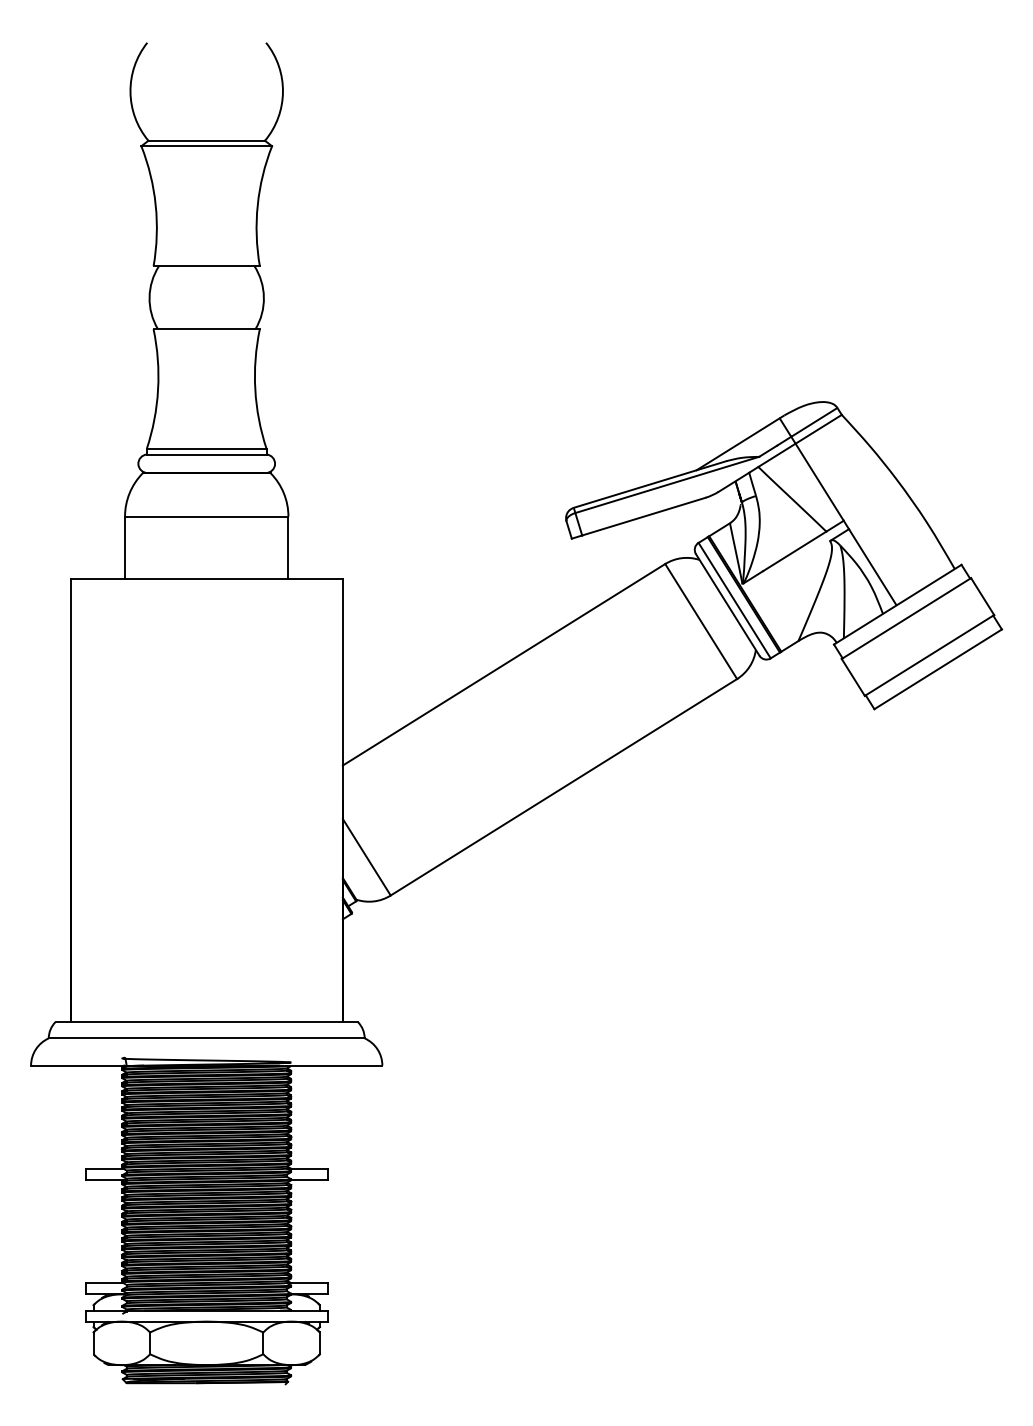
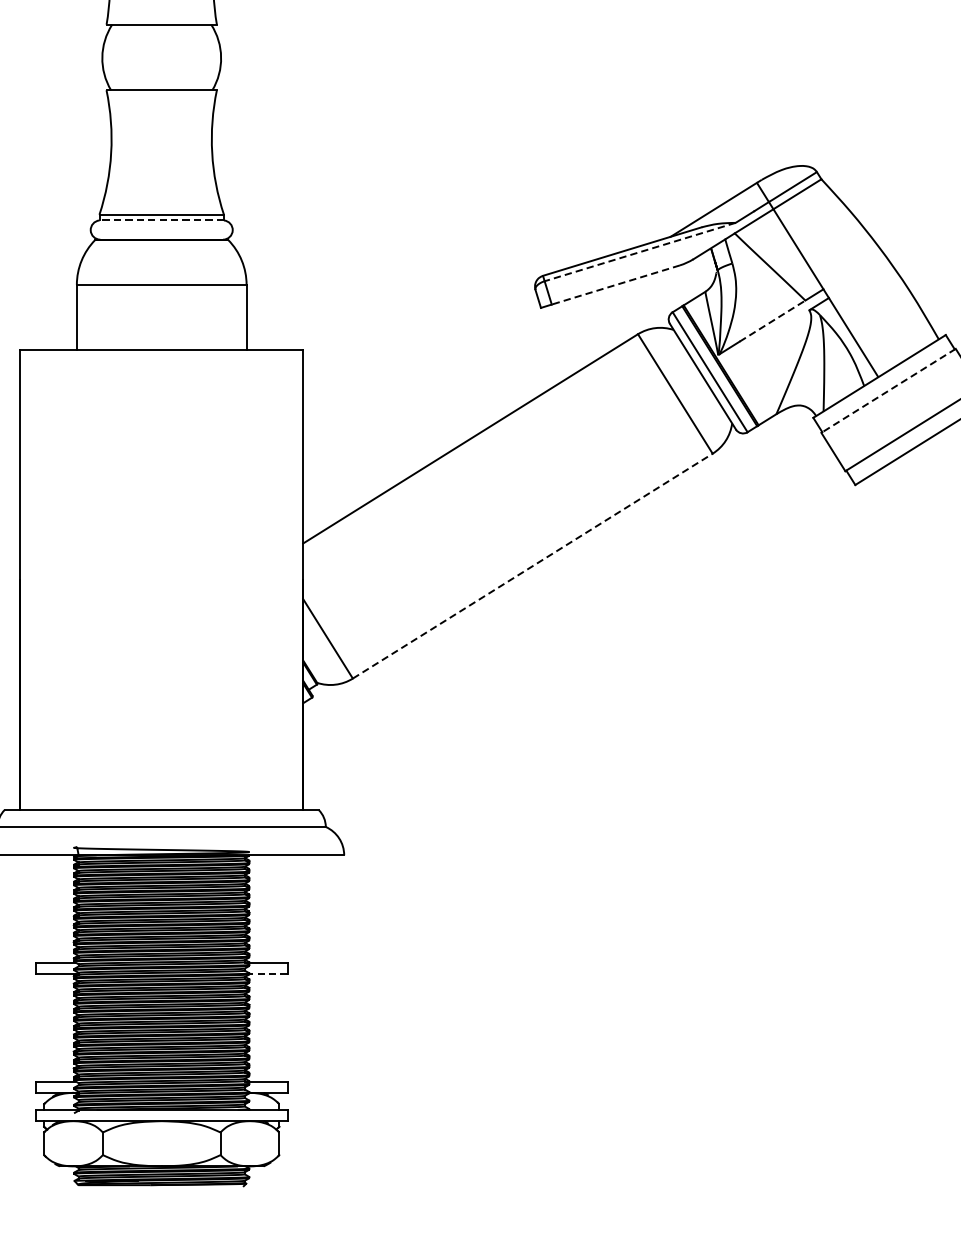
line: (206, 454) -> (161, 220), solid -> dashed
line: (666, 485) -> (639, 252), solid -> dashed
line: (643, 516) -> (615, 284), solid -> dashed
line: (795, 551) -> (773, 321), solid -> dashed
line: (906, 618) -> (888, 390), solid -> dashed
line: (564, 787) -> (533, 566), solid -> dashed
line: (309, 1179) -> (268, 973), solid -> dashed

